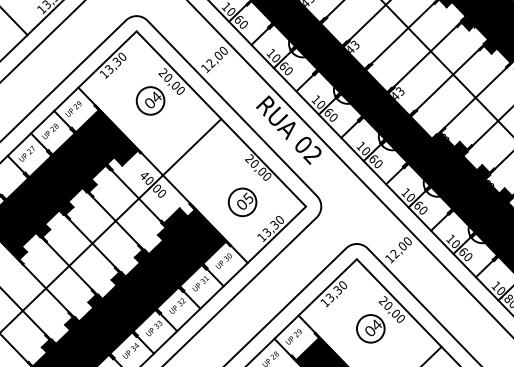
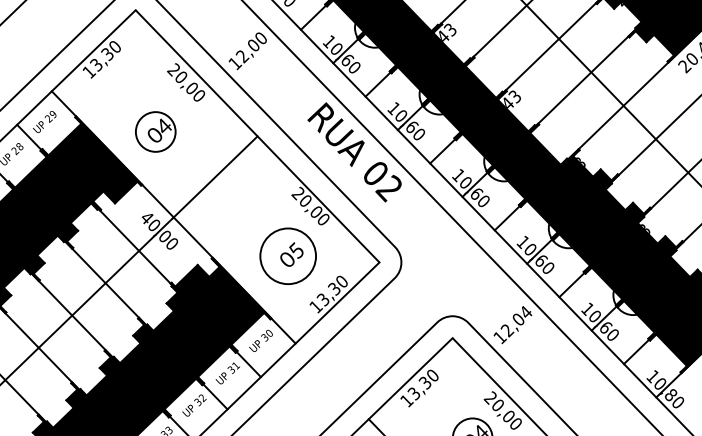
part: (150, 100) -> (155, 131), moved
circle: (242, 202) -> (288, 256), size x1.4
text: (407, 241) -> (525, 312), 12,00 -> 12,04

